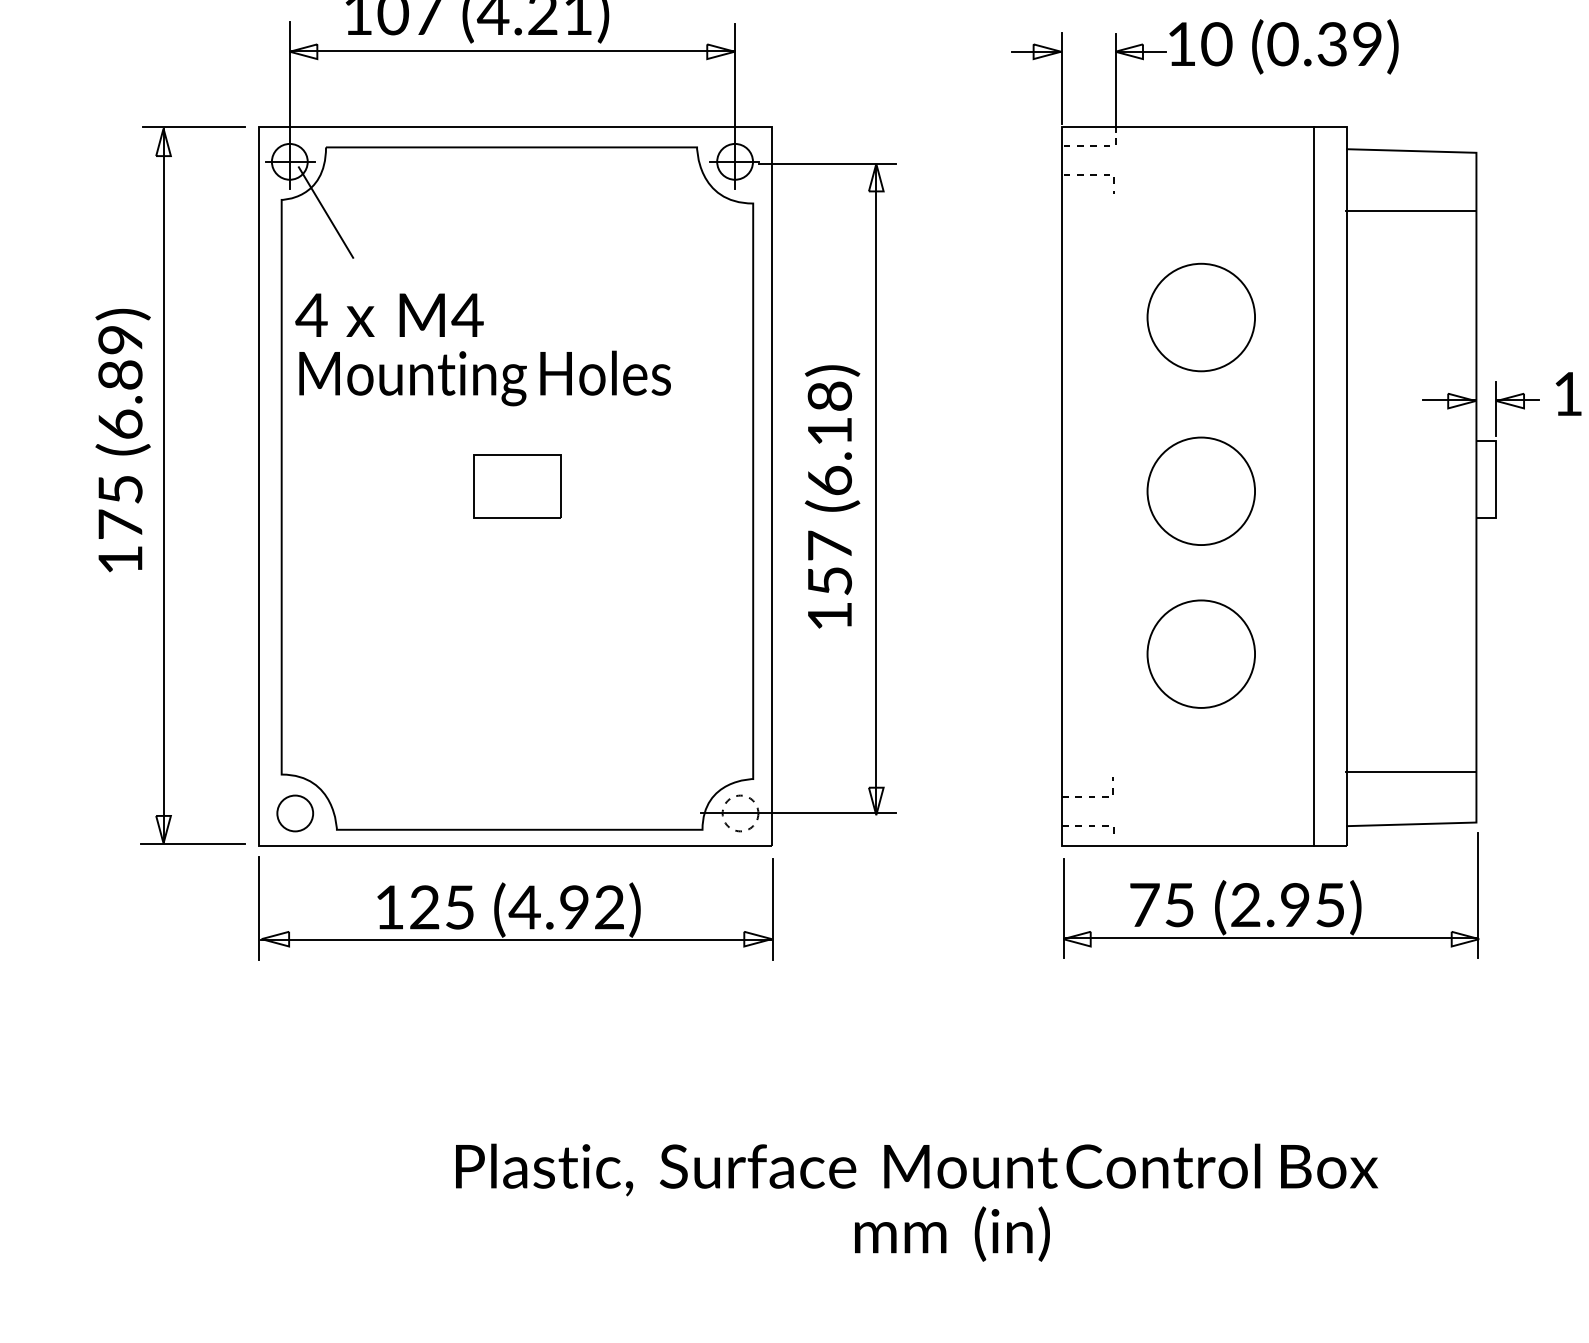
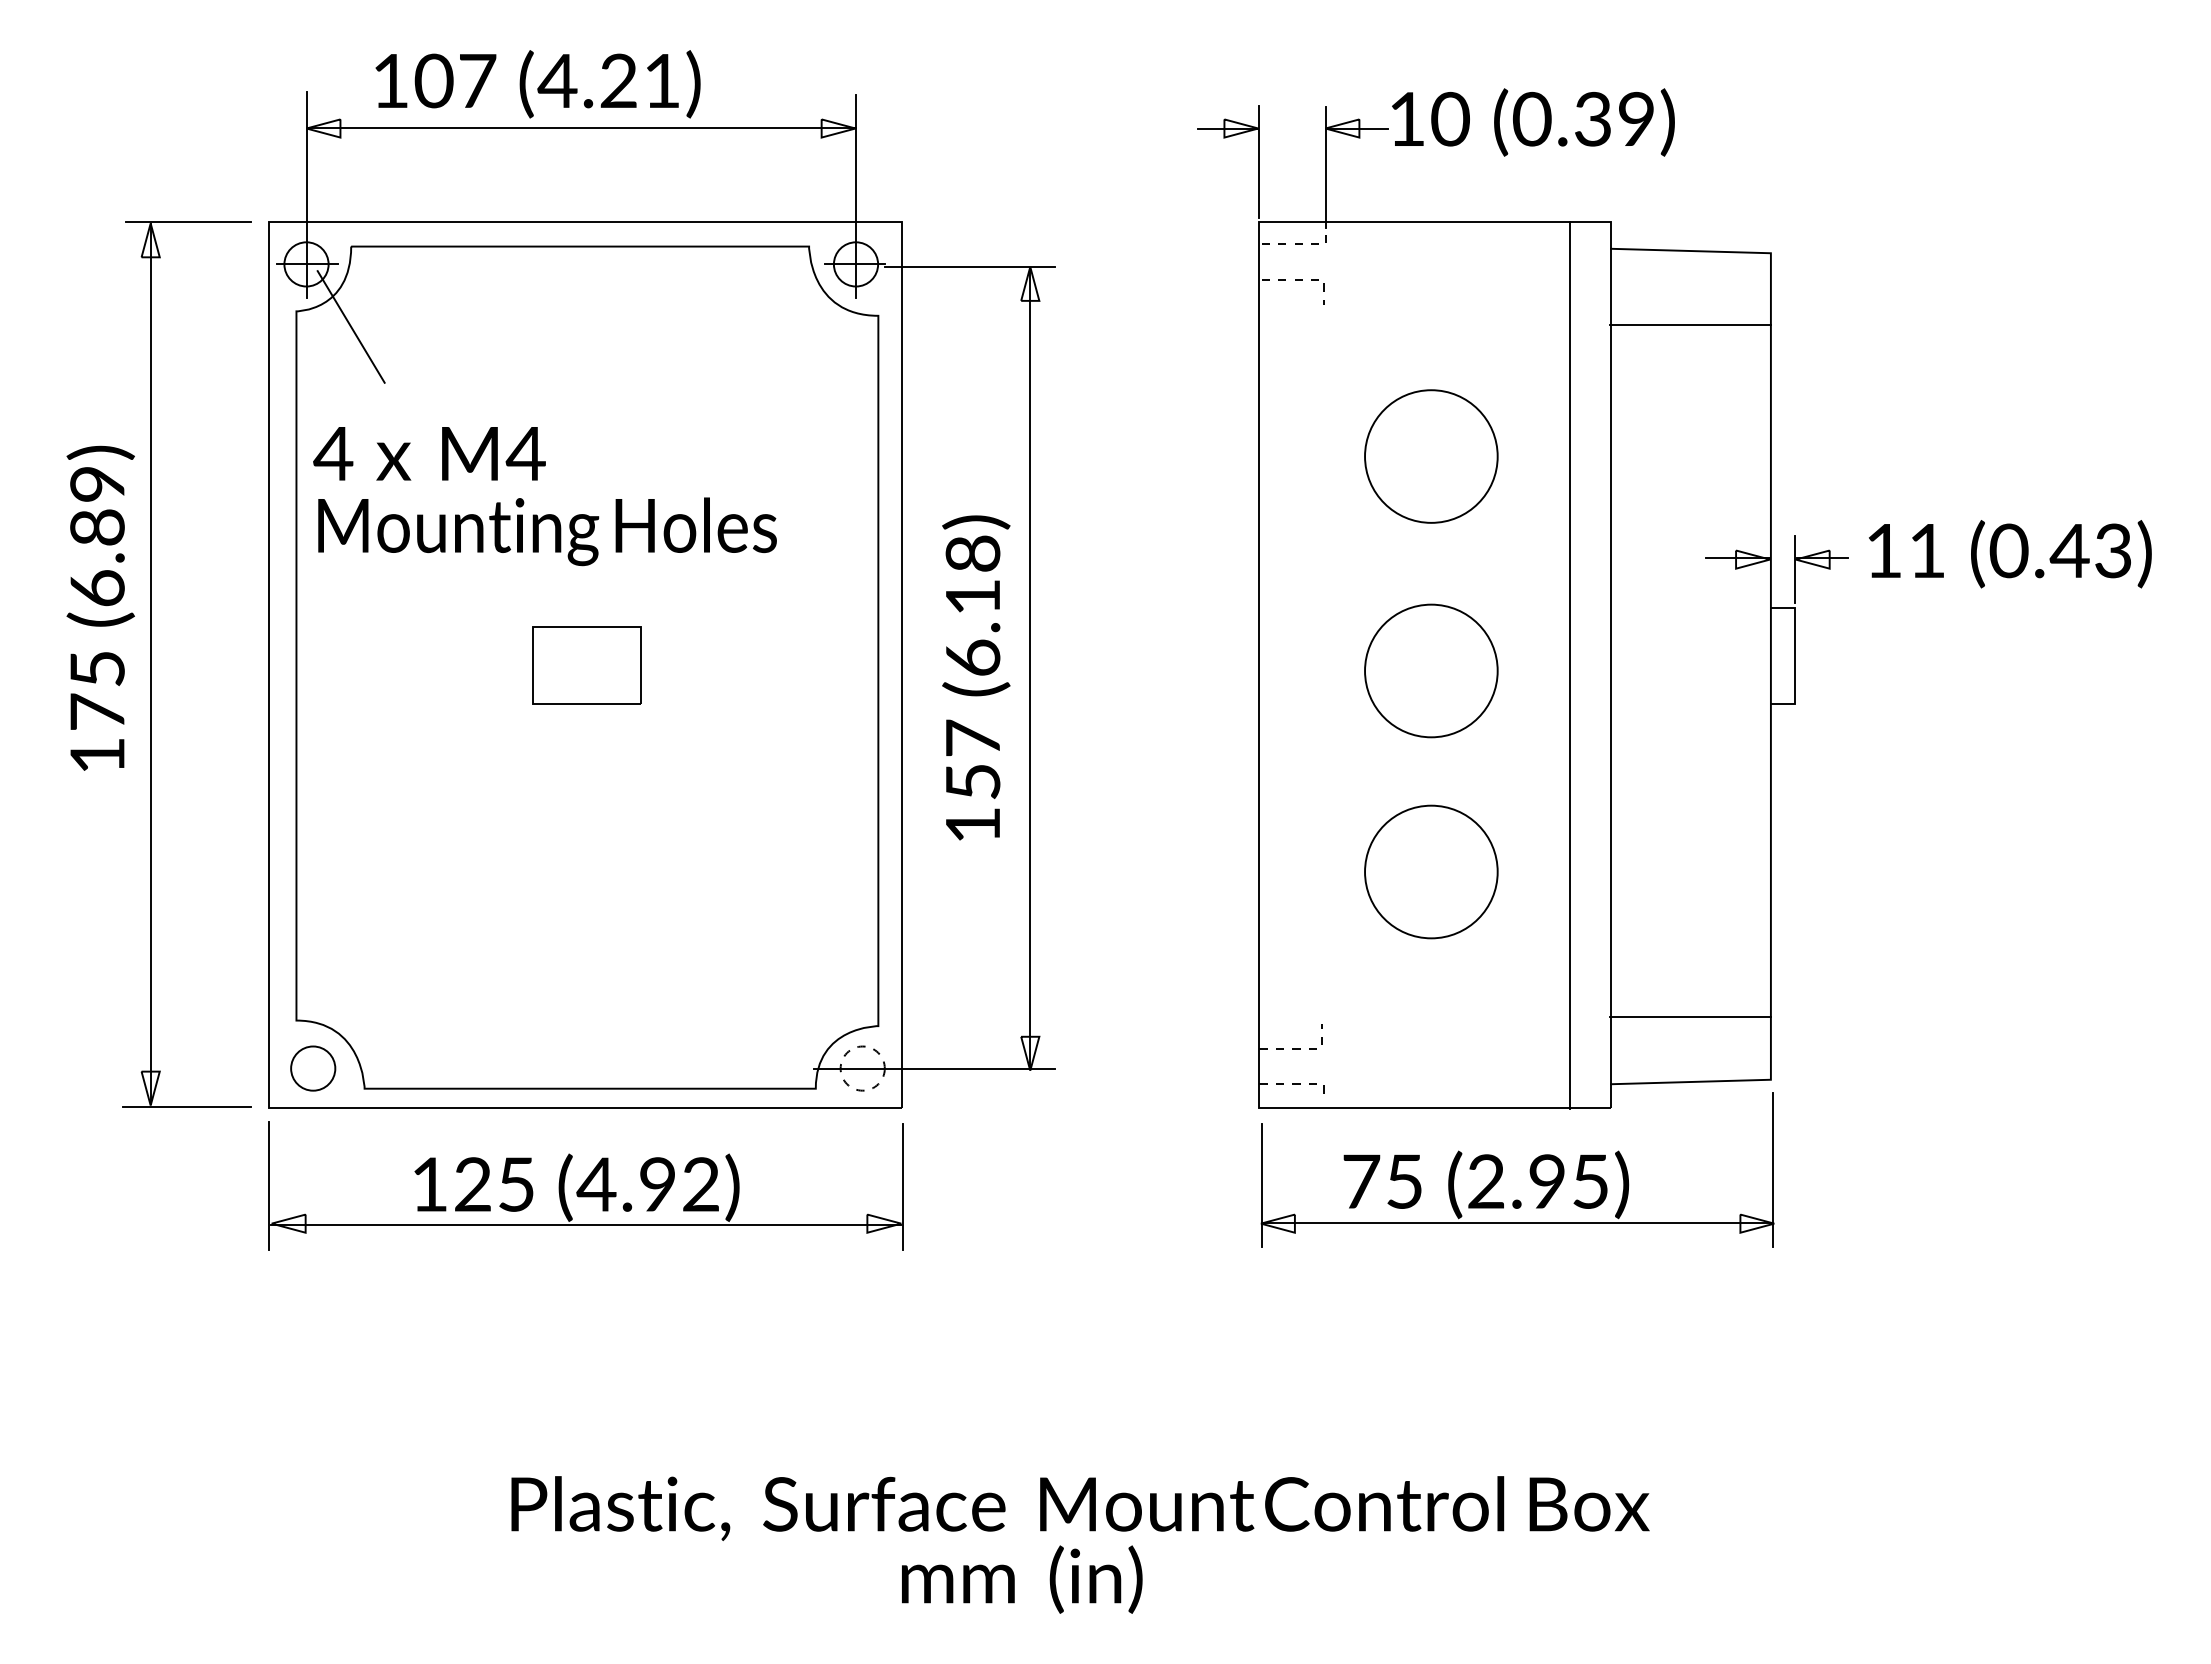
text: (952, 1233) -> (1022, 1579), moved

